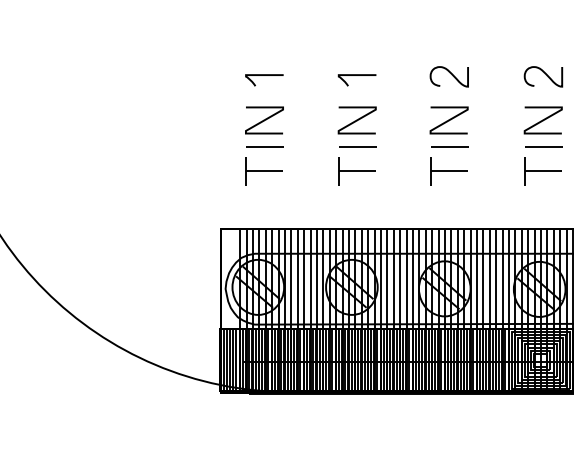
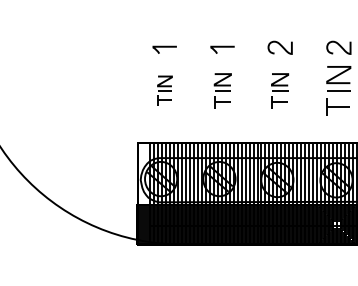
part: (263, 145) -> (164, 90), size x0.6
part: (356, 145) -> (222, 90), size x0.7
part: (448, 145) -> (279, 90), size x0.7

